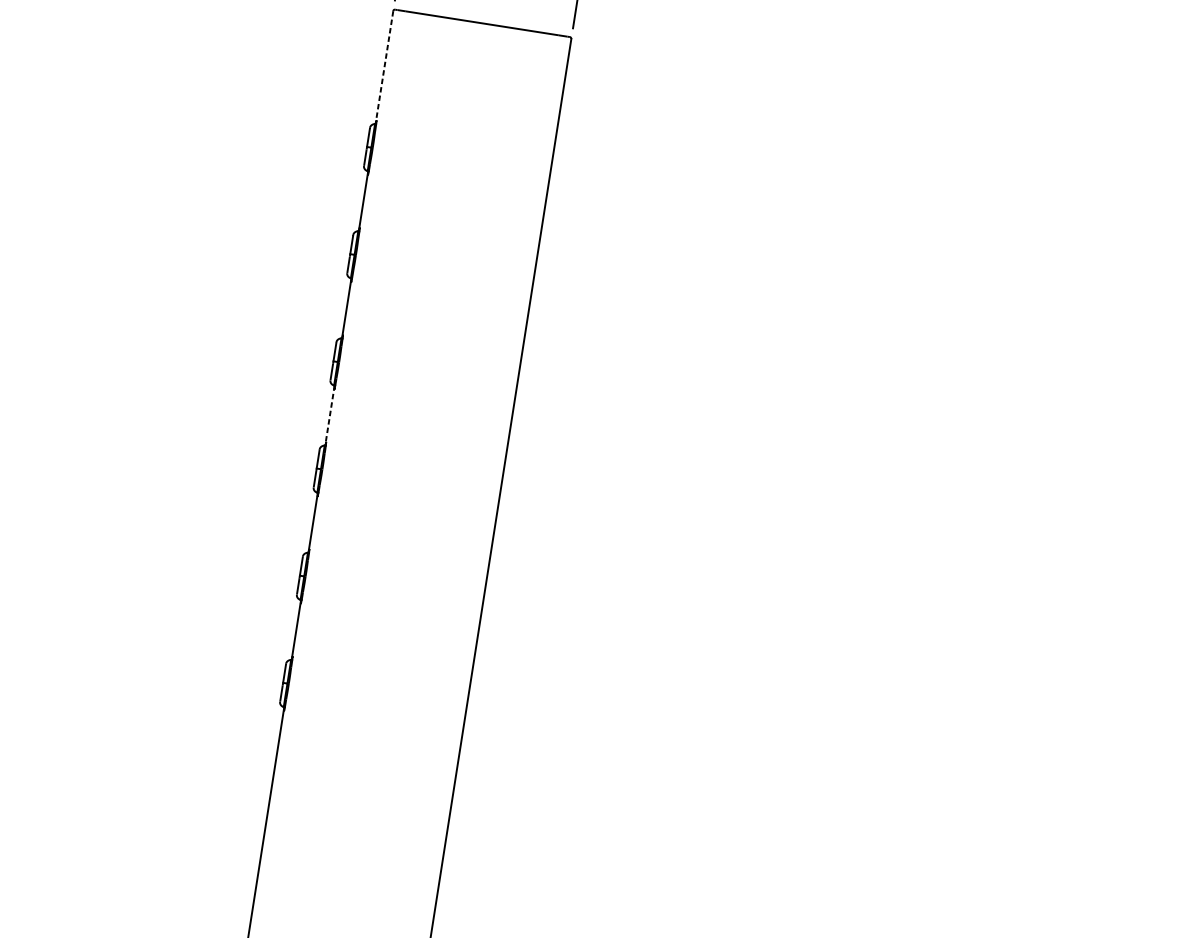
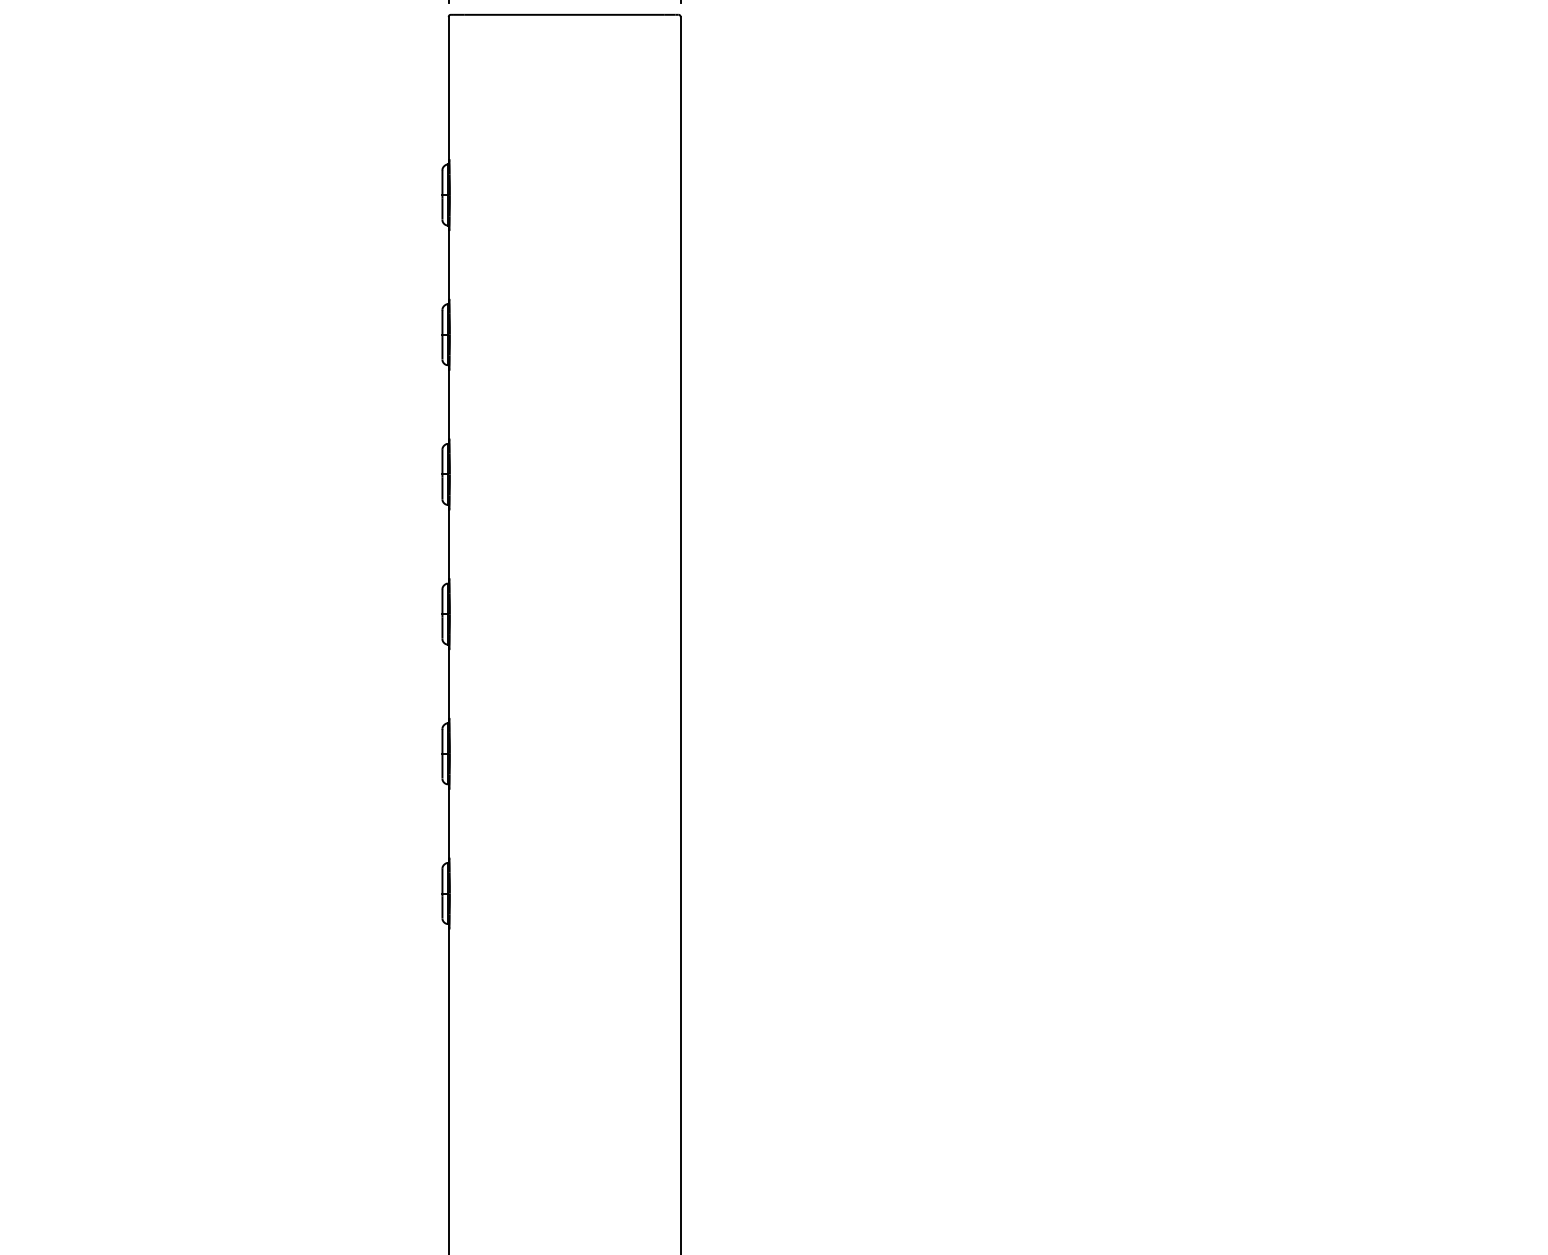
line: (384, 67) -> (448, 90), dashed -> solid
line: (329, 415) -> (448, 544), dashed -> solid

